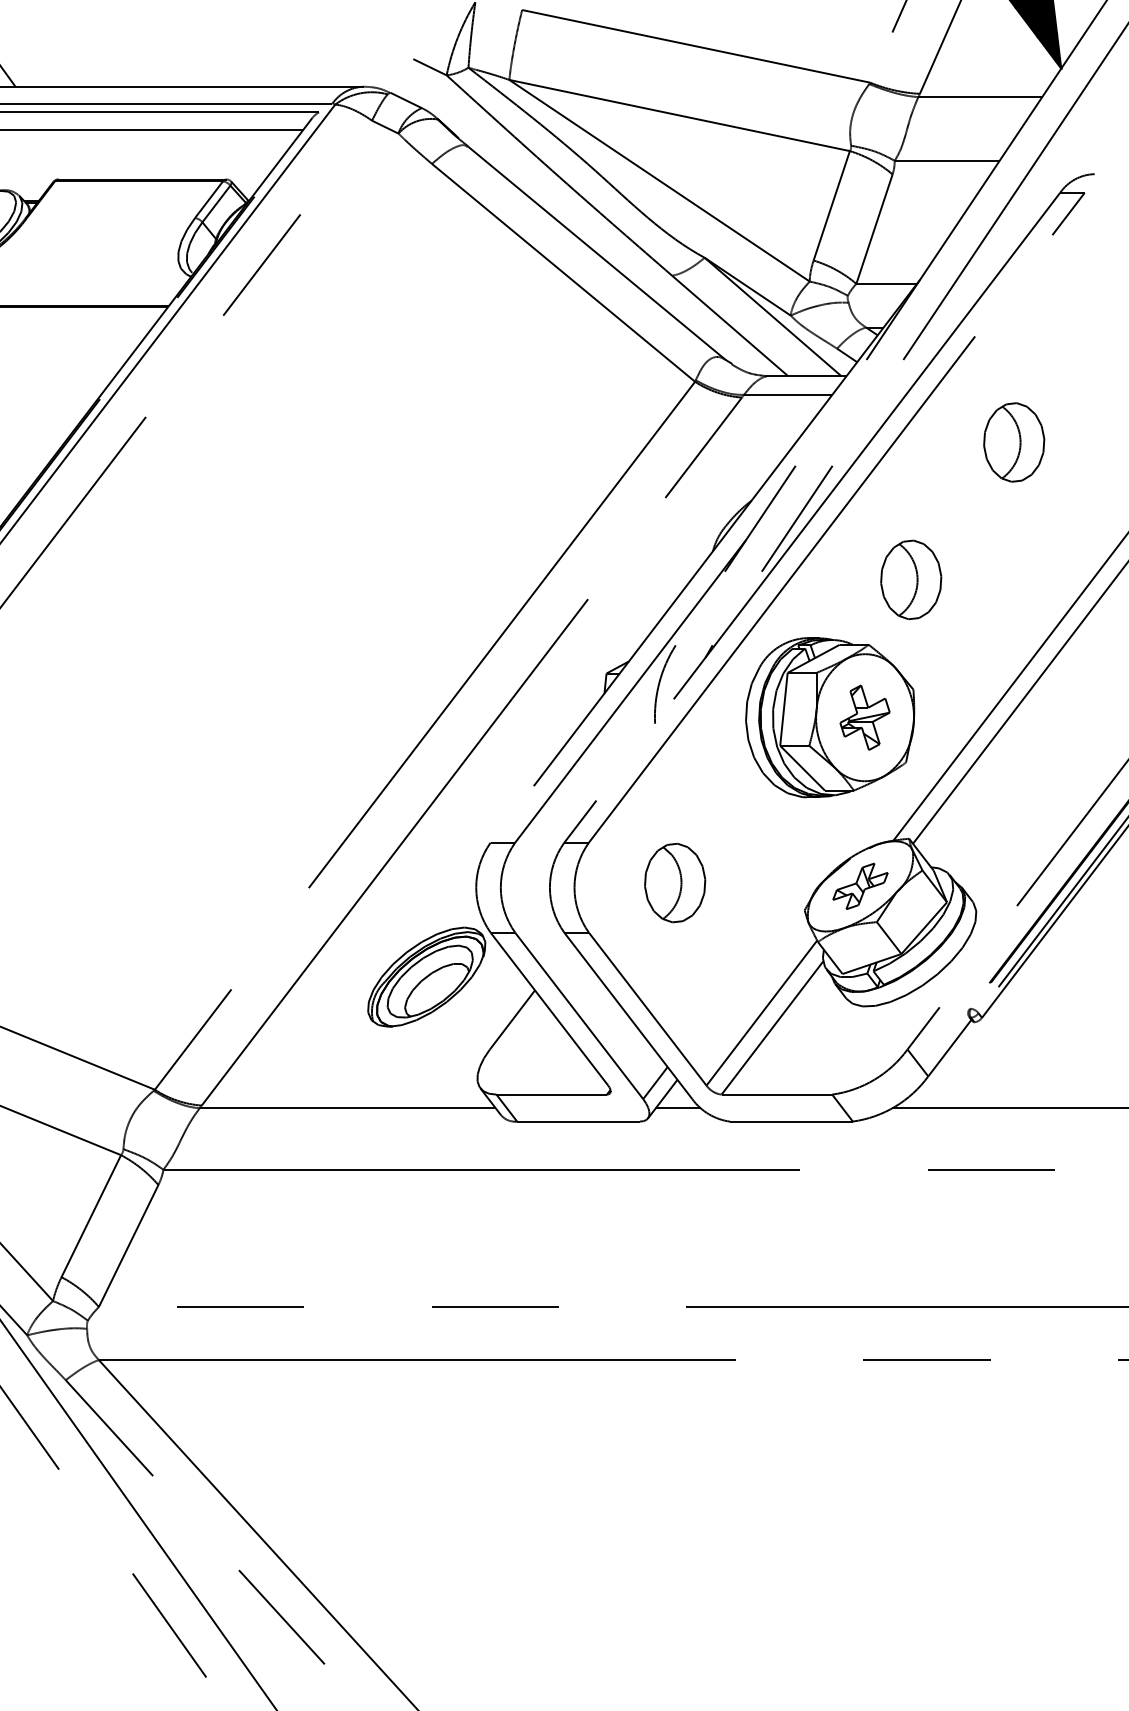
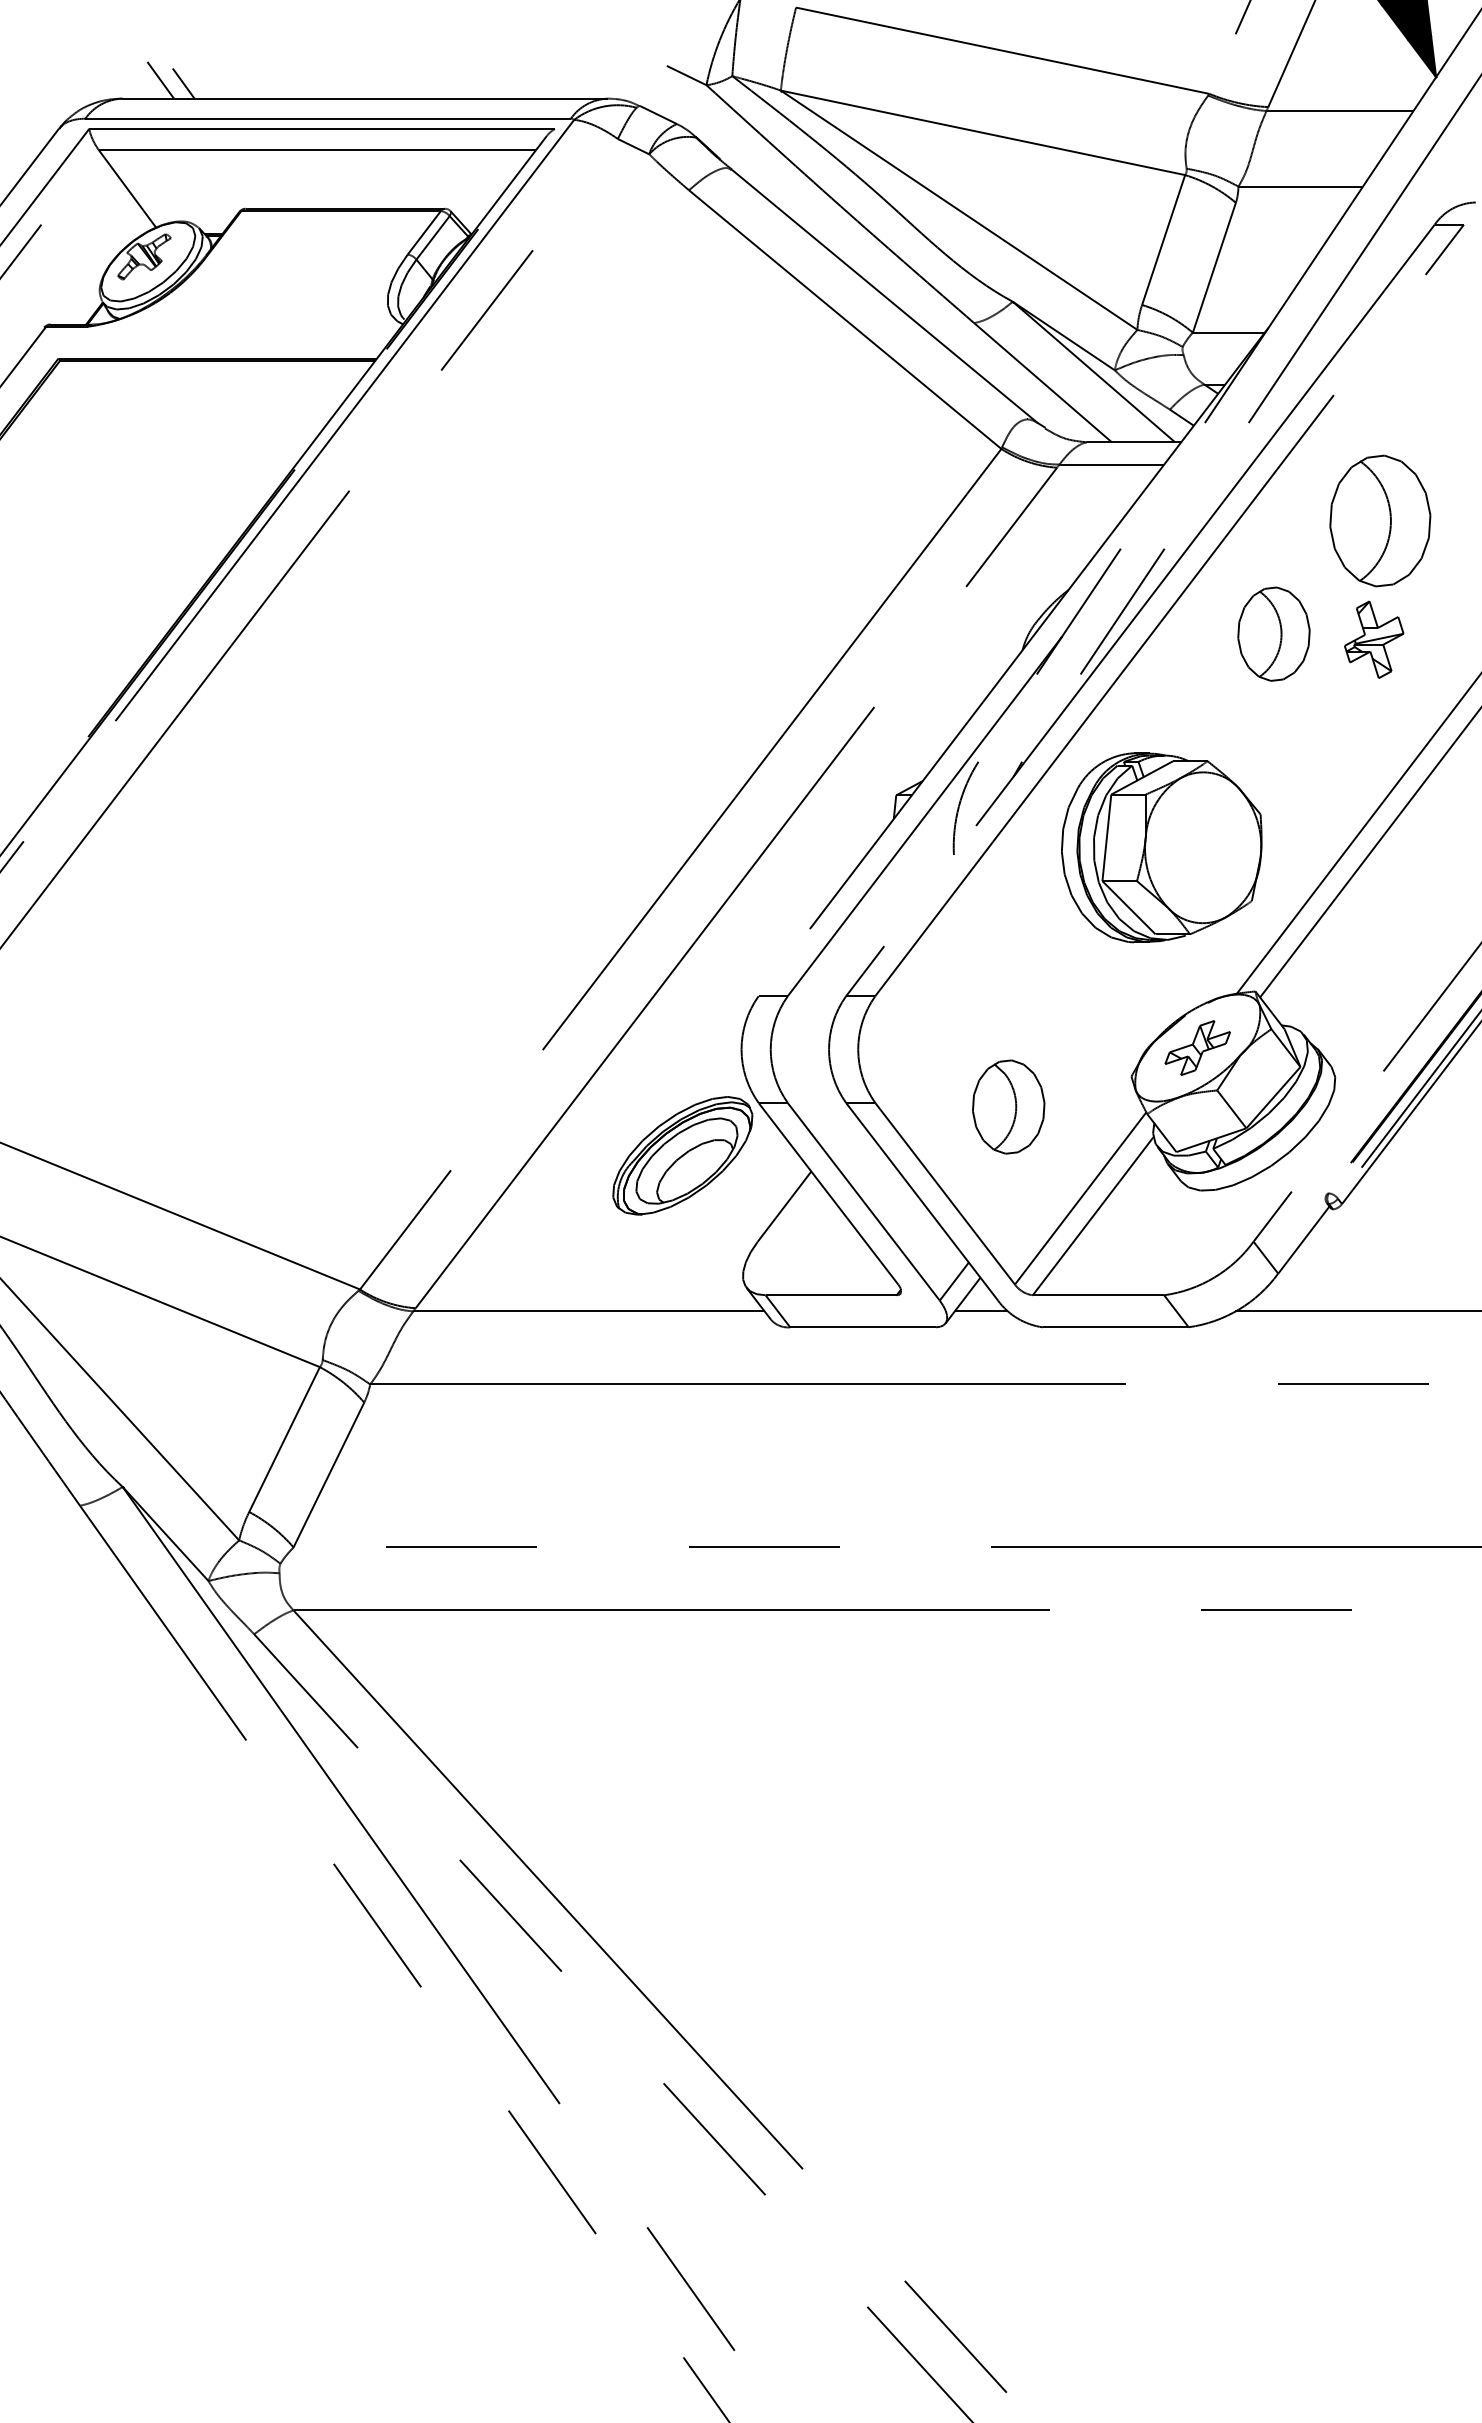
part: (1013, 442) -> (1379, 520), size x1.4
part: (910, 579) -> (1273, 633), moved
part: (865, 717) -> (1374, 639), moved
part: (674, 882) -> (1008, 1106), moved

